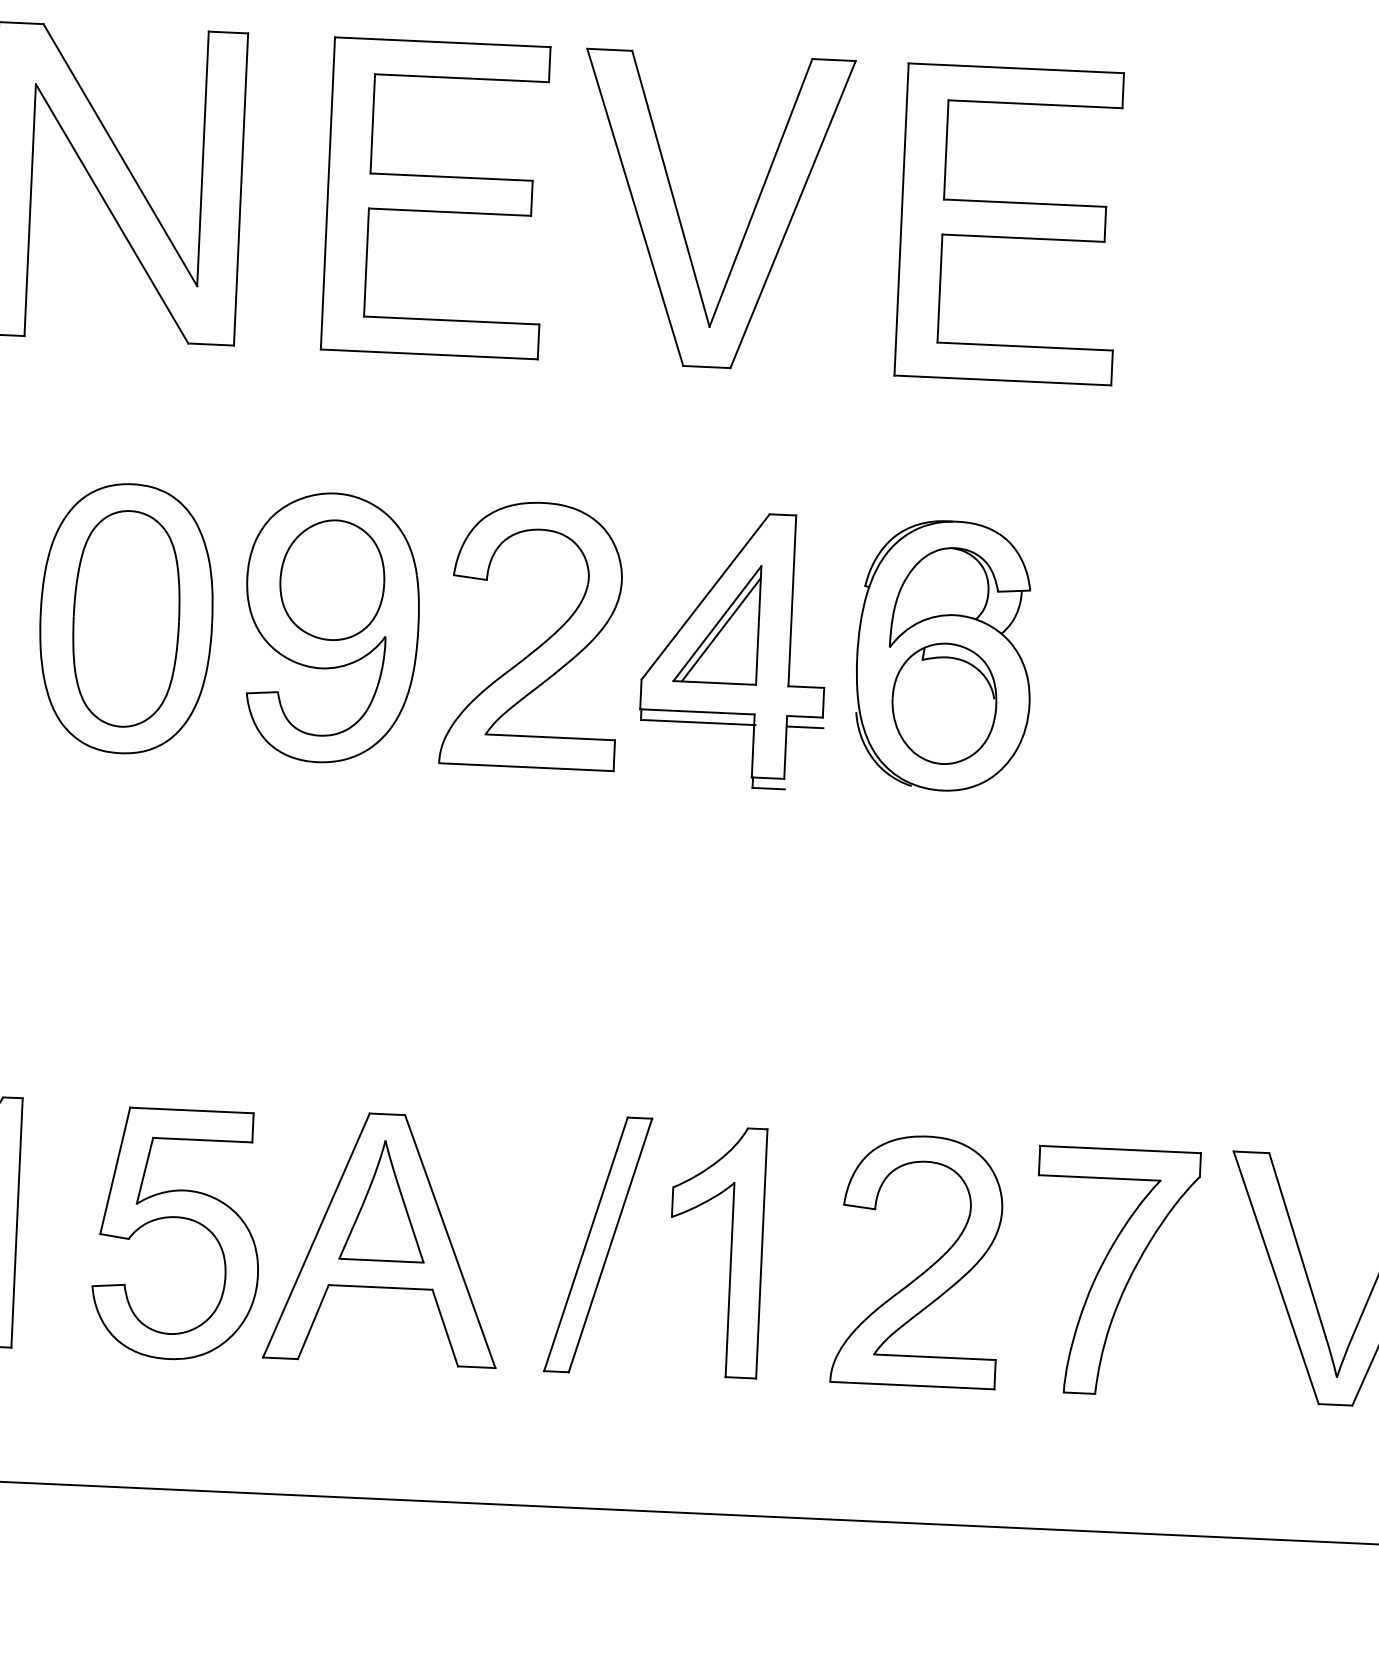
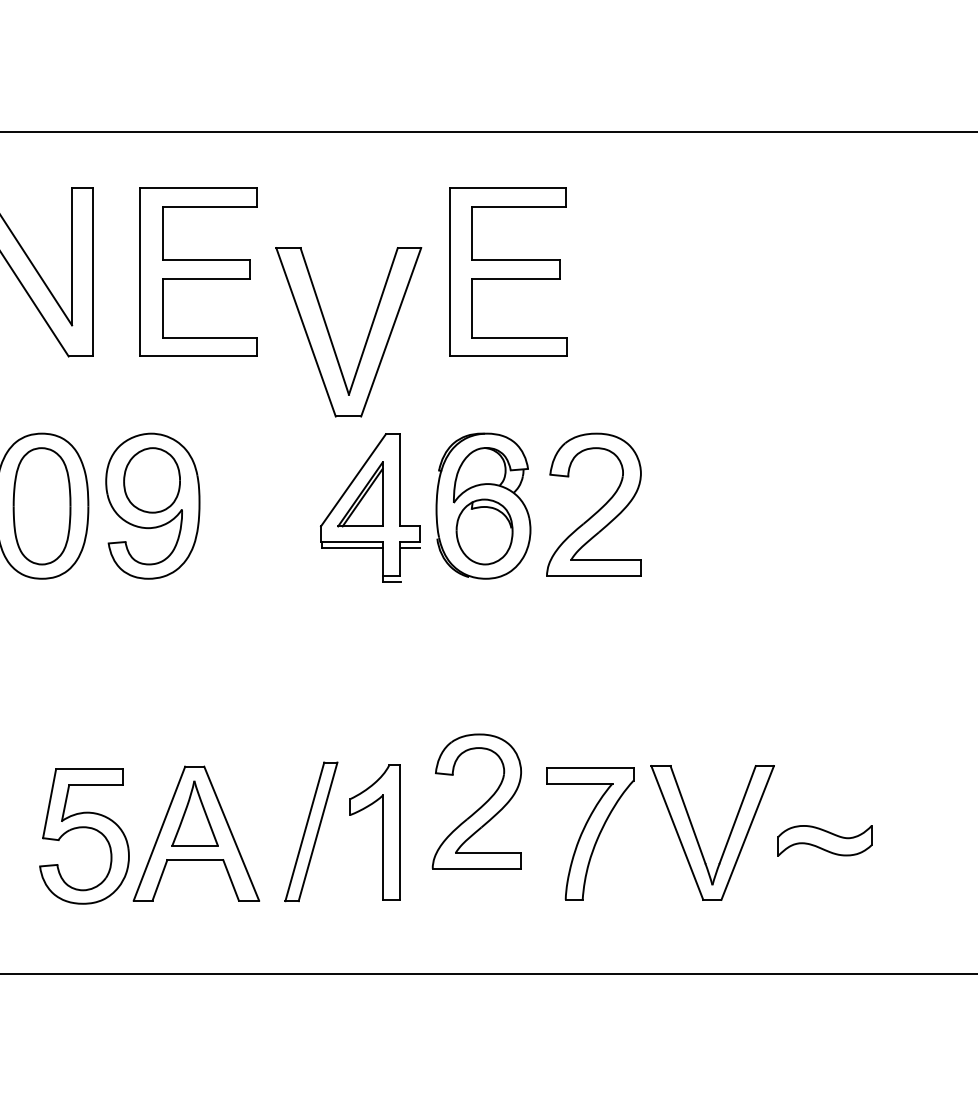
part: (681, 221) -> (331, 338), moved
part: (540, 643) -> (598, 509), moved
part: (925, 1268) -> (481, 805), moved

